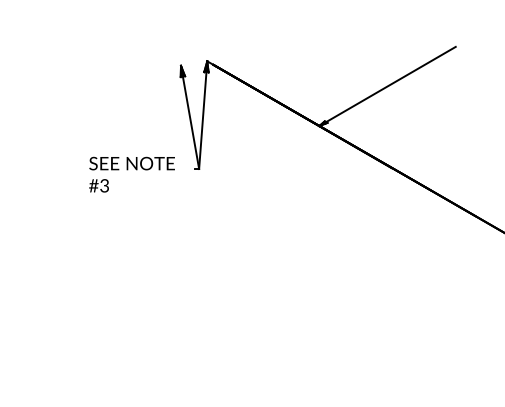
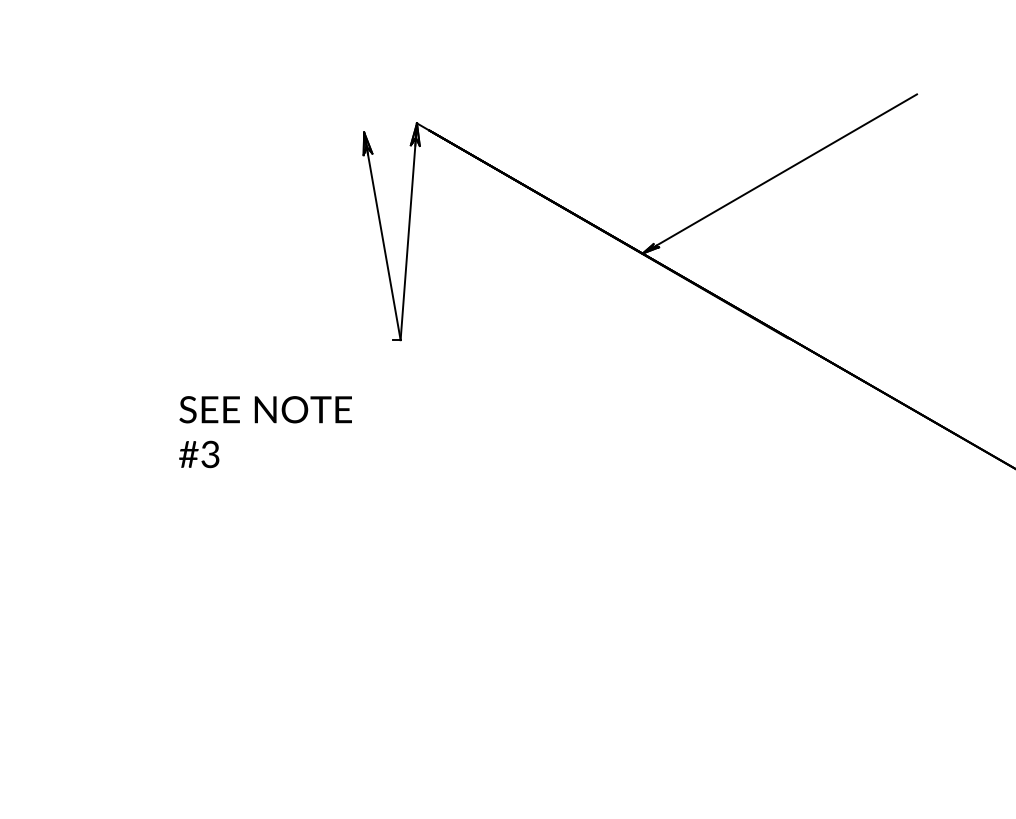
text: (131, 174) -> (264, 431), moved

